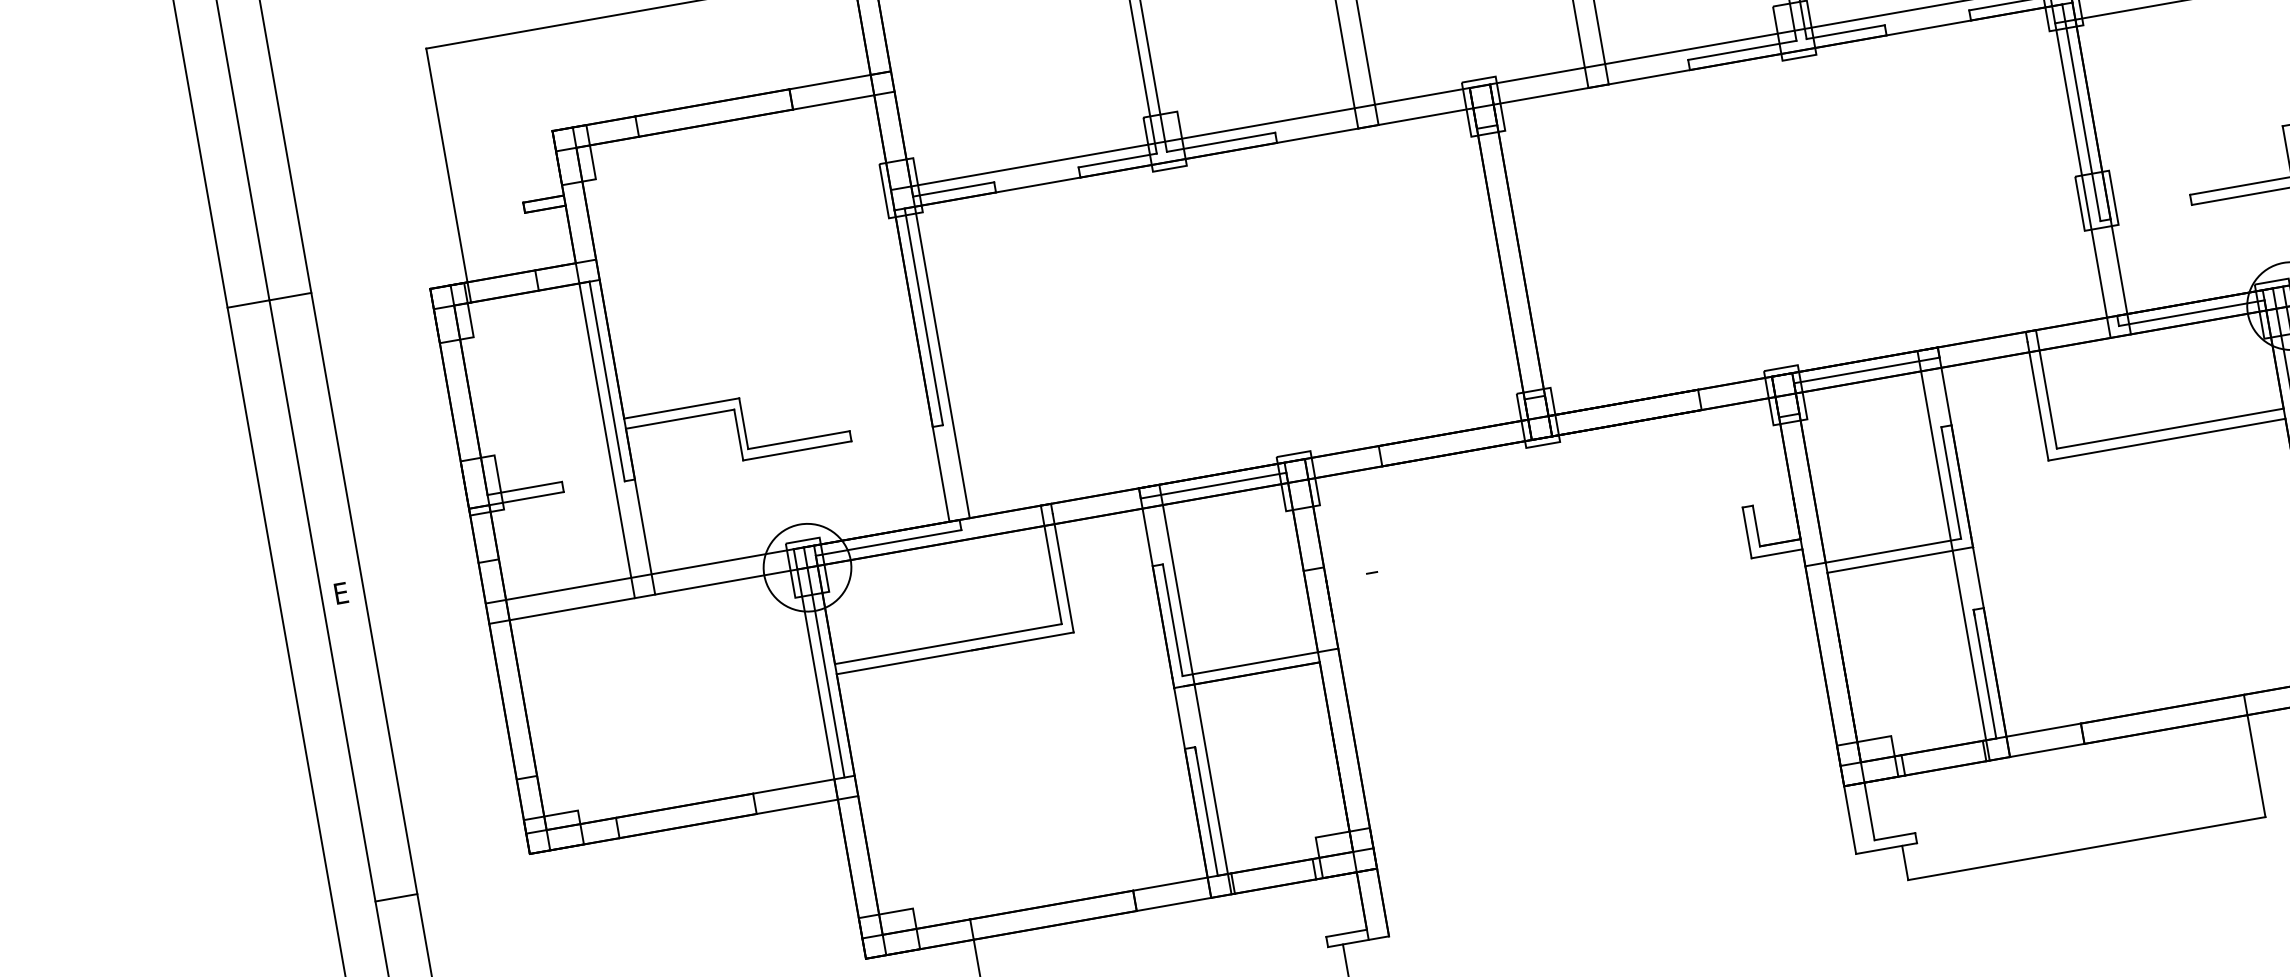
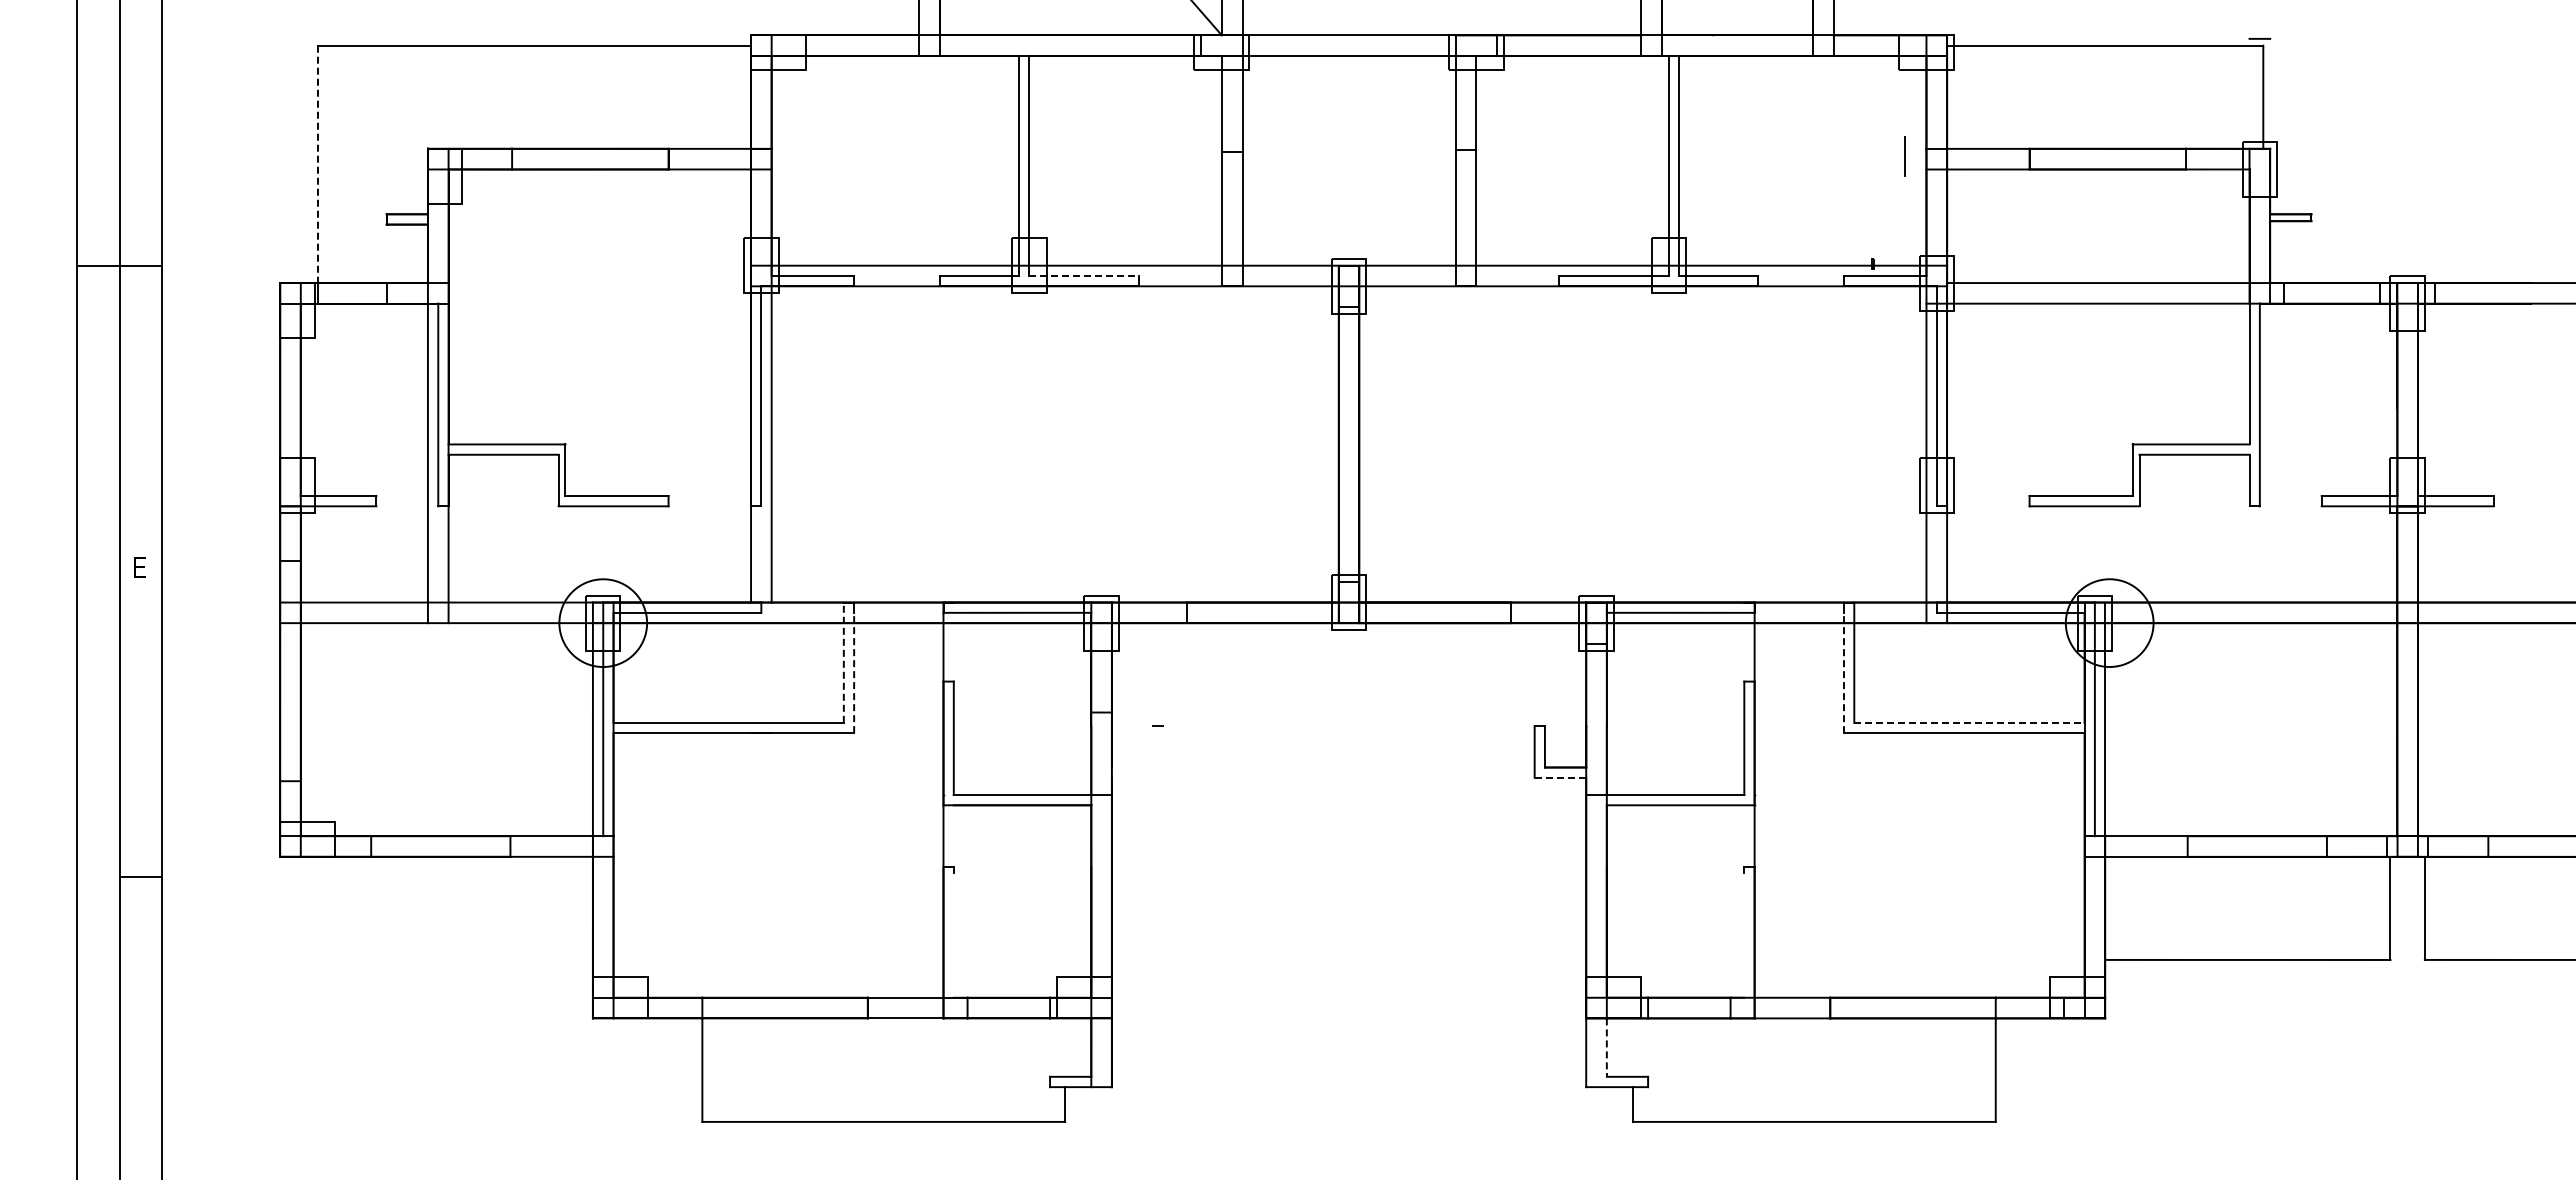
line: (1221, 142) -> (1084, 276), solid -> dashed
line: (446, 165) -> (317, 164), solid -> dashed
line: (2037, 400) -> (1843, 672), solid -> dashed
line: (2170, 428) -> (1969, 722), solid -> dashed
line: (1777, 553) -> (1560, 777), solid -> dashed
line: (1954, 555) -> (1734, 810), removed
line: (1050, 564) -> (843, 662), solid -> dashed
line: (1063, 572) -> (854, 672), solid -> dashed
line: (1985, 674) -> (1744, 932), removed
line: (1195, 689) -> (964, 810), removed
line: (1206, 811) -> (953, 932), removed
line: (1869, 812) -> (1606, 1048), solid -> dashed

